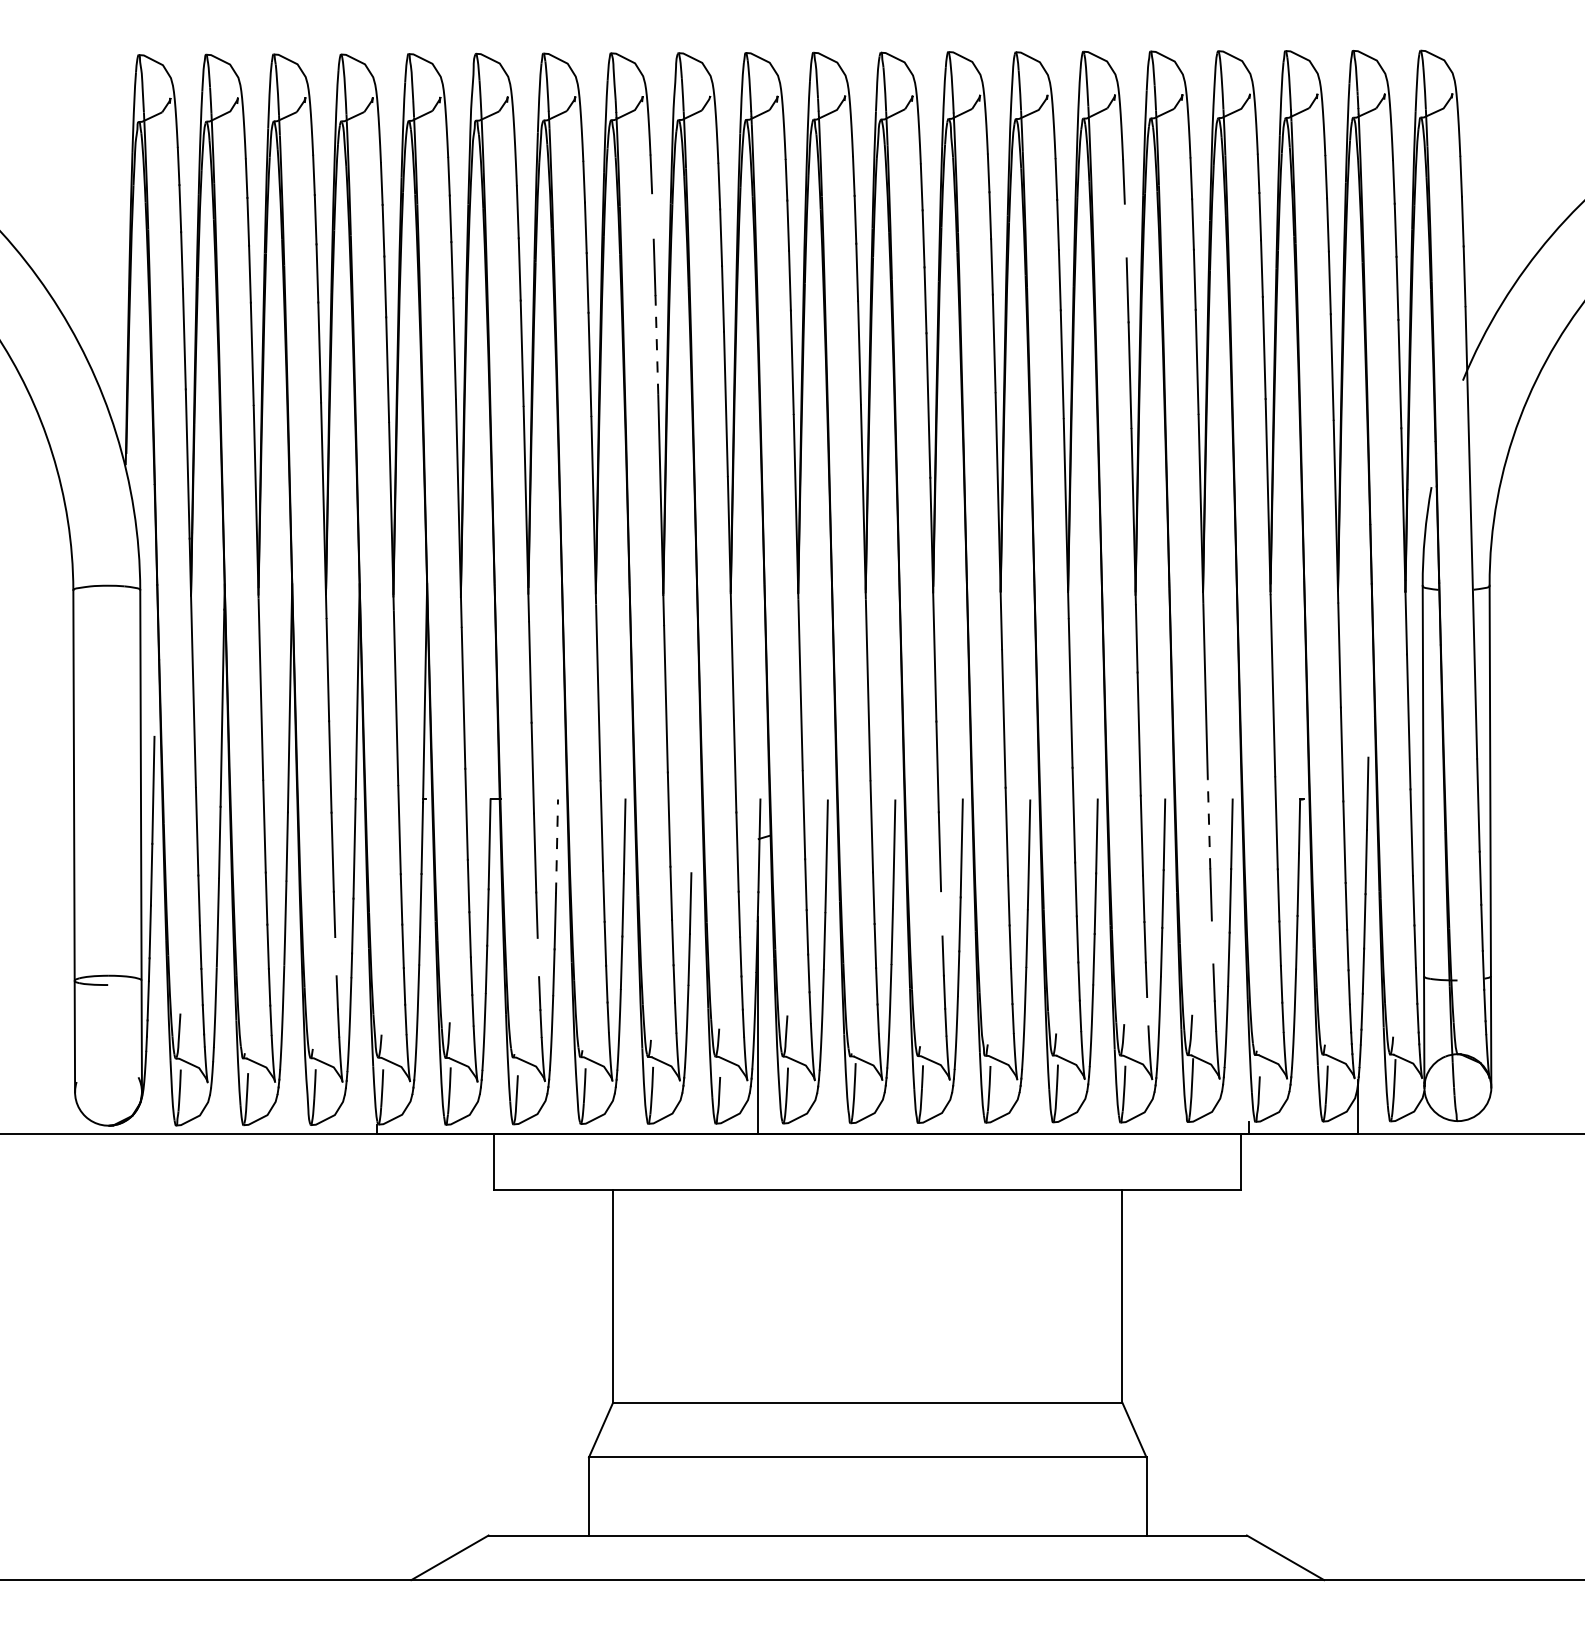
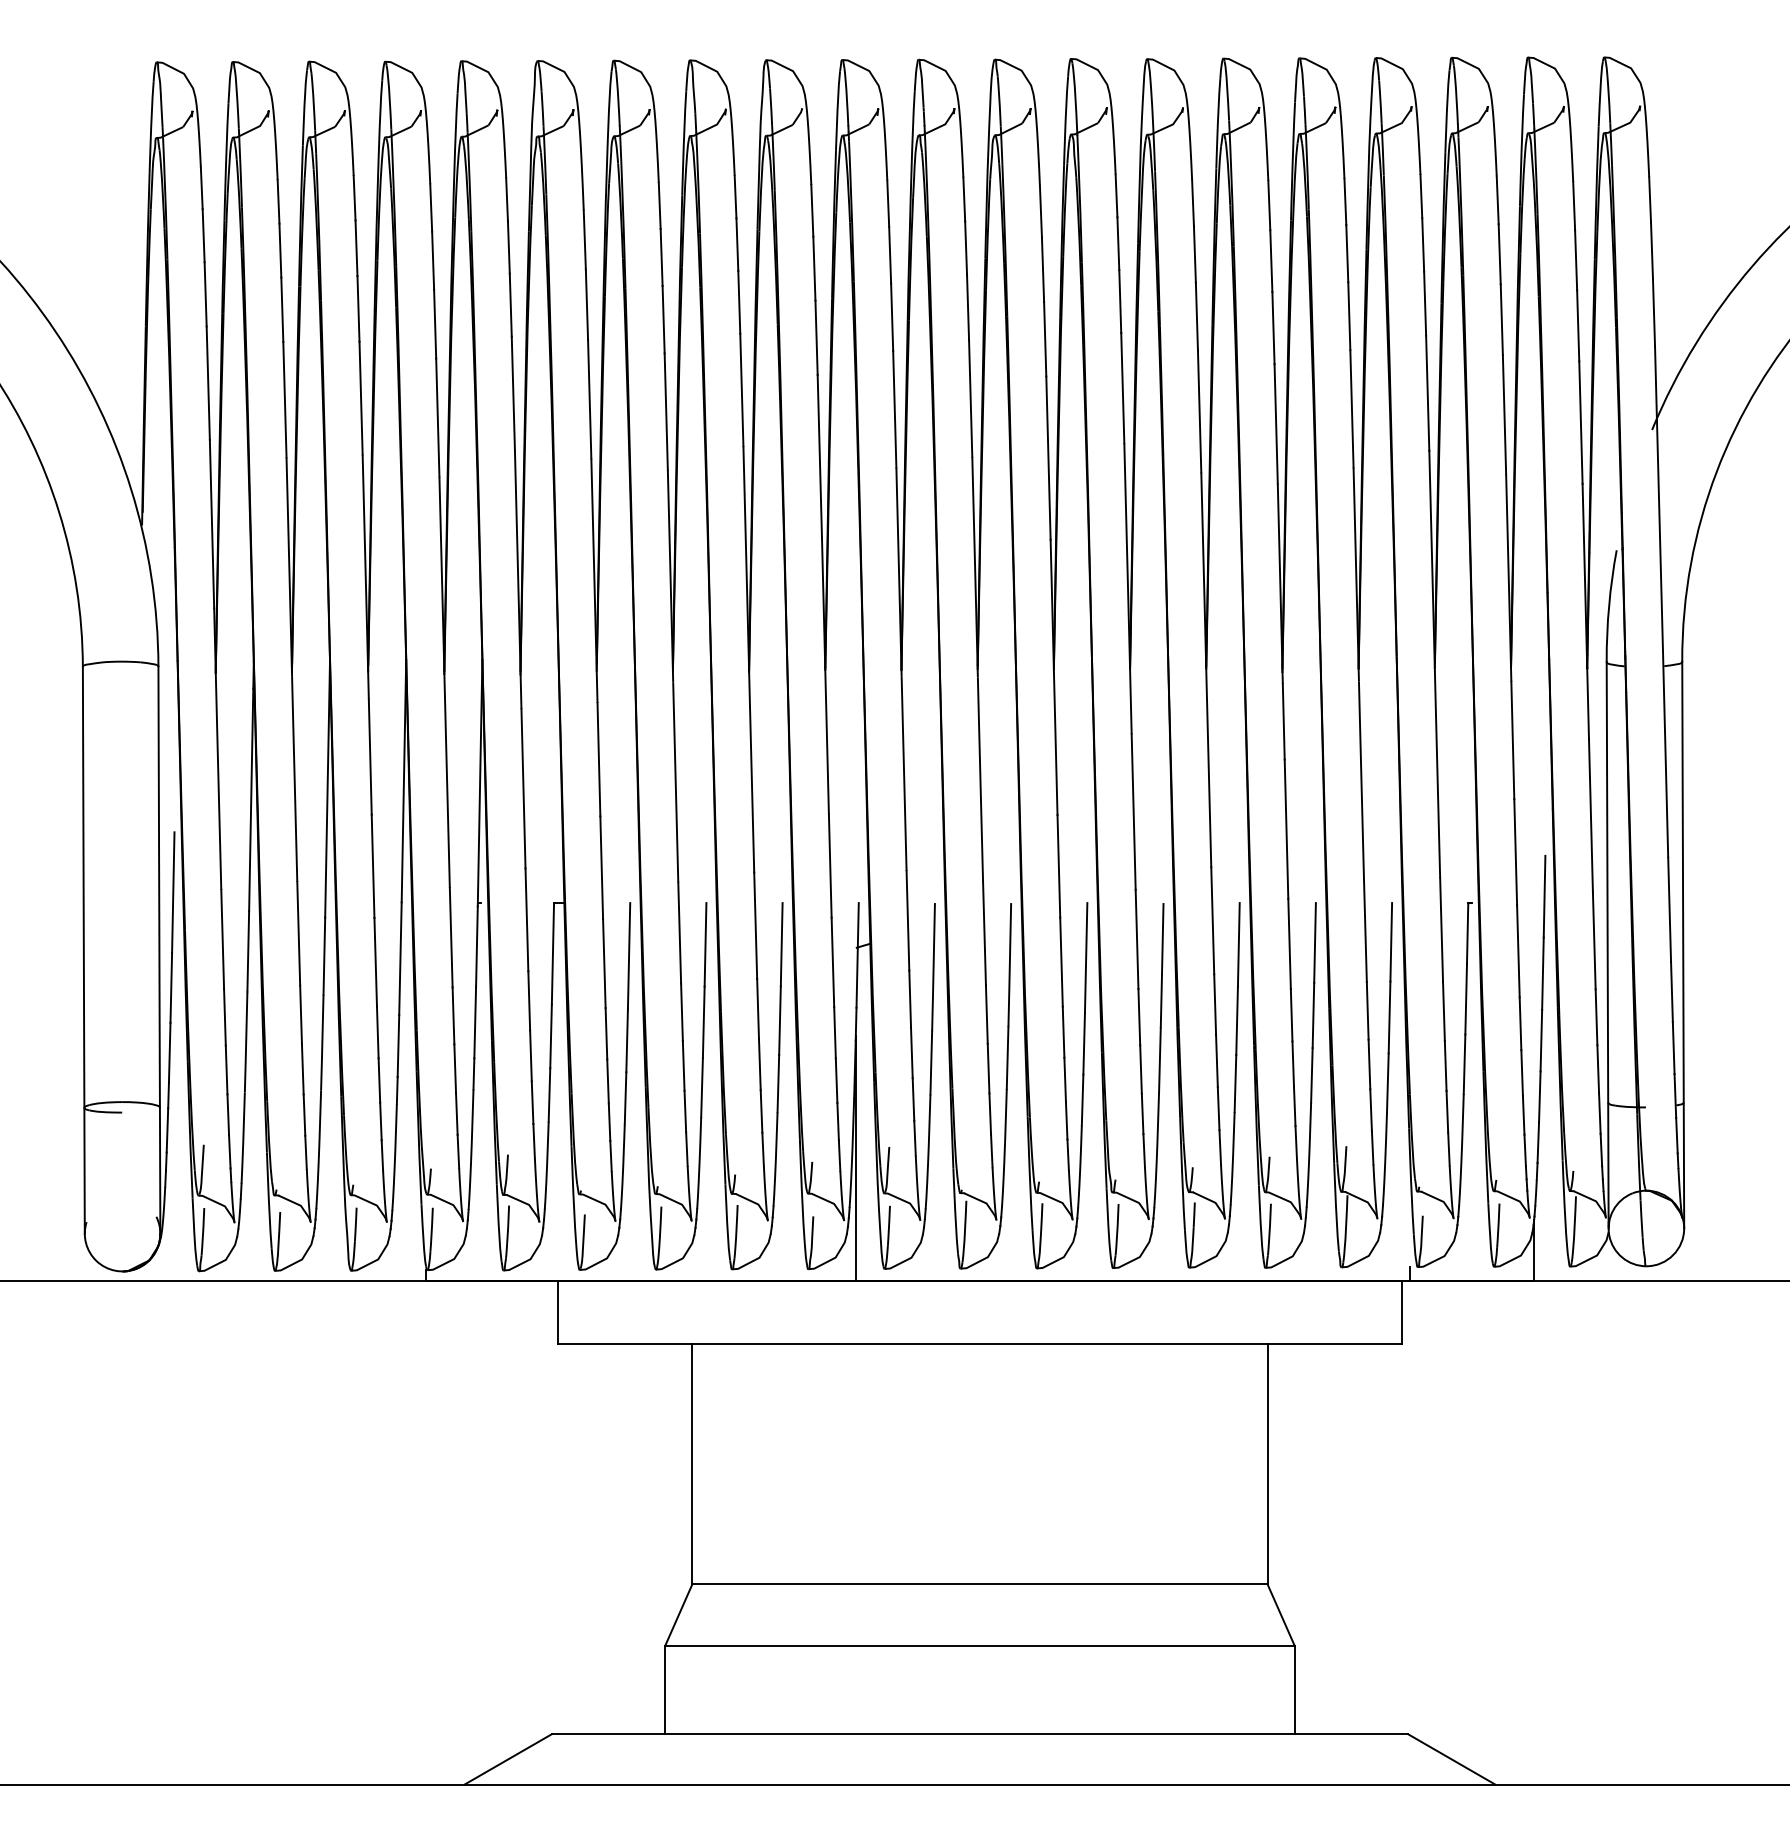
line: (652, 216) -> (736, 244), added
line: (1125, 230) -> (1271, 260), added
line: (656, 345) -> (741, 390), dashed -> solid
line: (1209, 824) -> (1365, 931), dashed -> solid
line: (691, 836) -> (780, 944), added
line: (557, 846) -> (629, 956), dashed -> solid
line: (941, 913) -> (1063, 1031), added
line: (1212, 942) -> (1369, 1064), added
line: (335, 956) -> (378, 1080), added
line: (538, 957) -> (608, 1081), added
line: (1147, 1011) -> (1295, 1142), added

